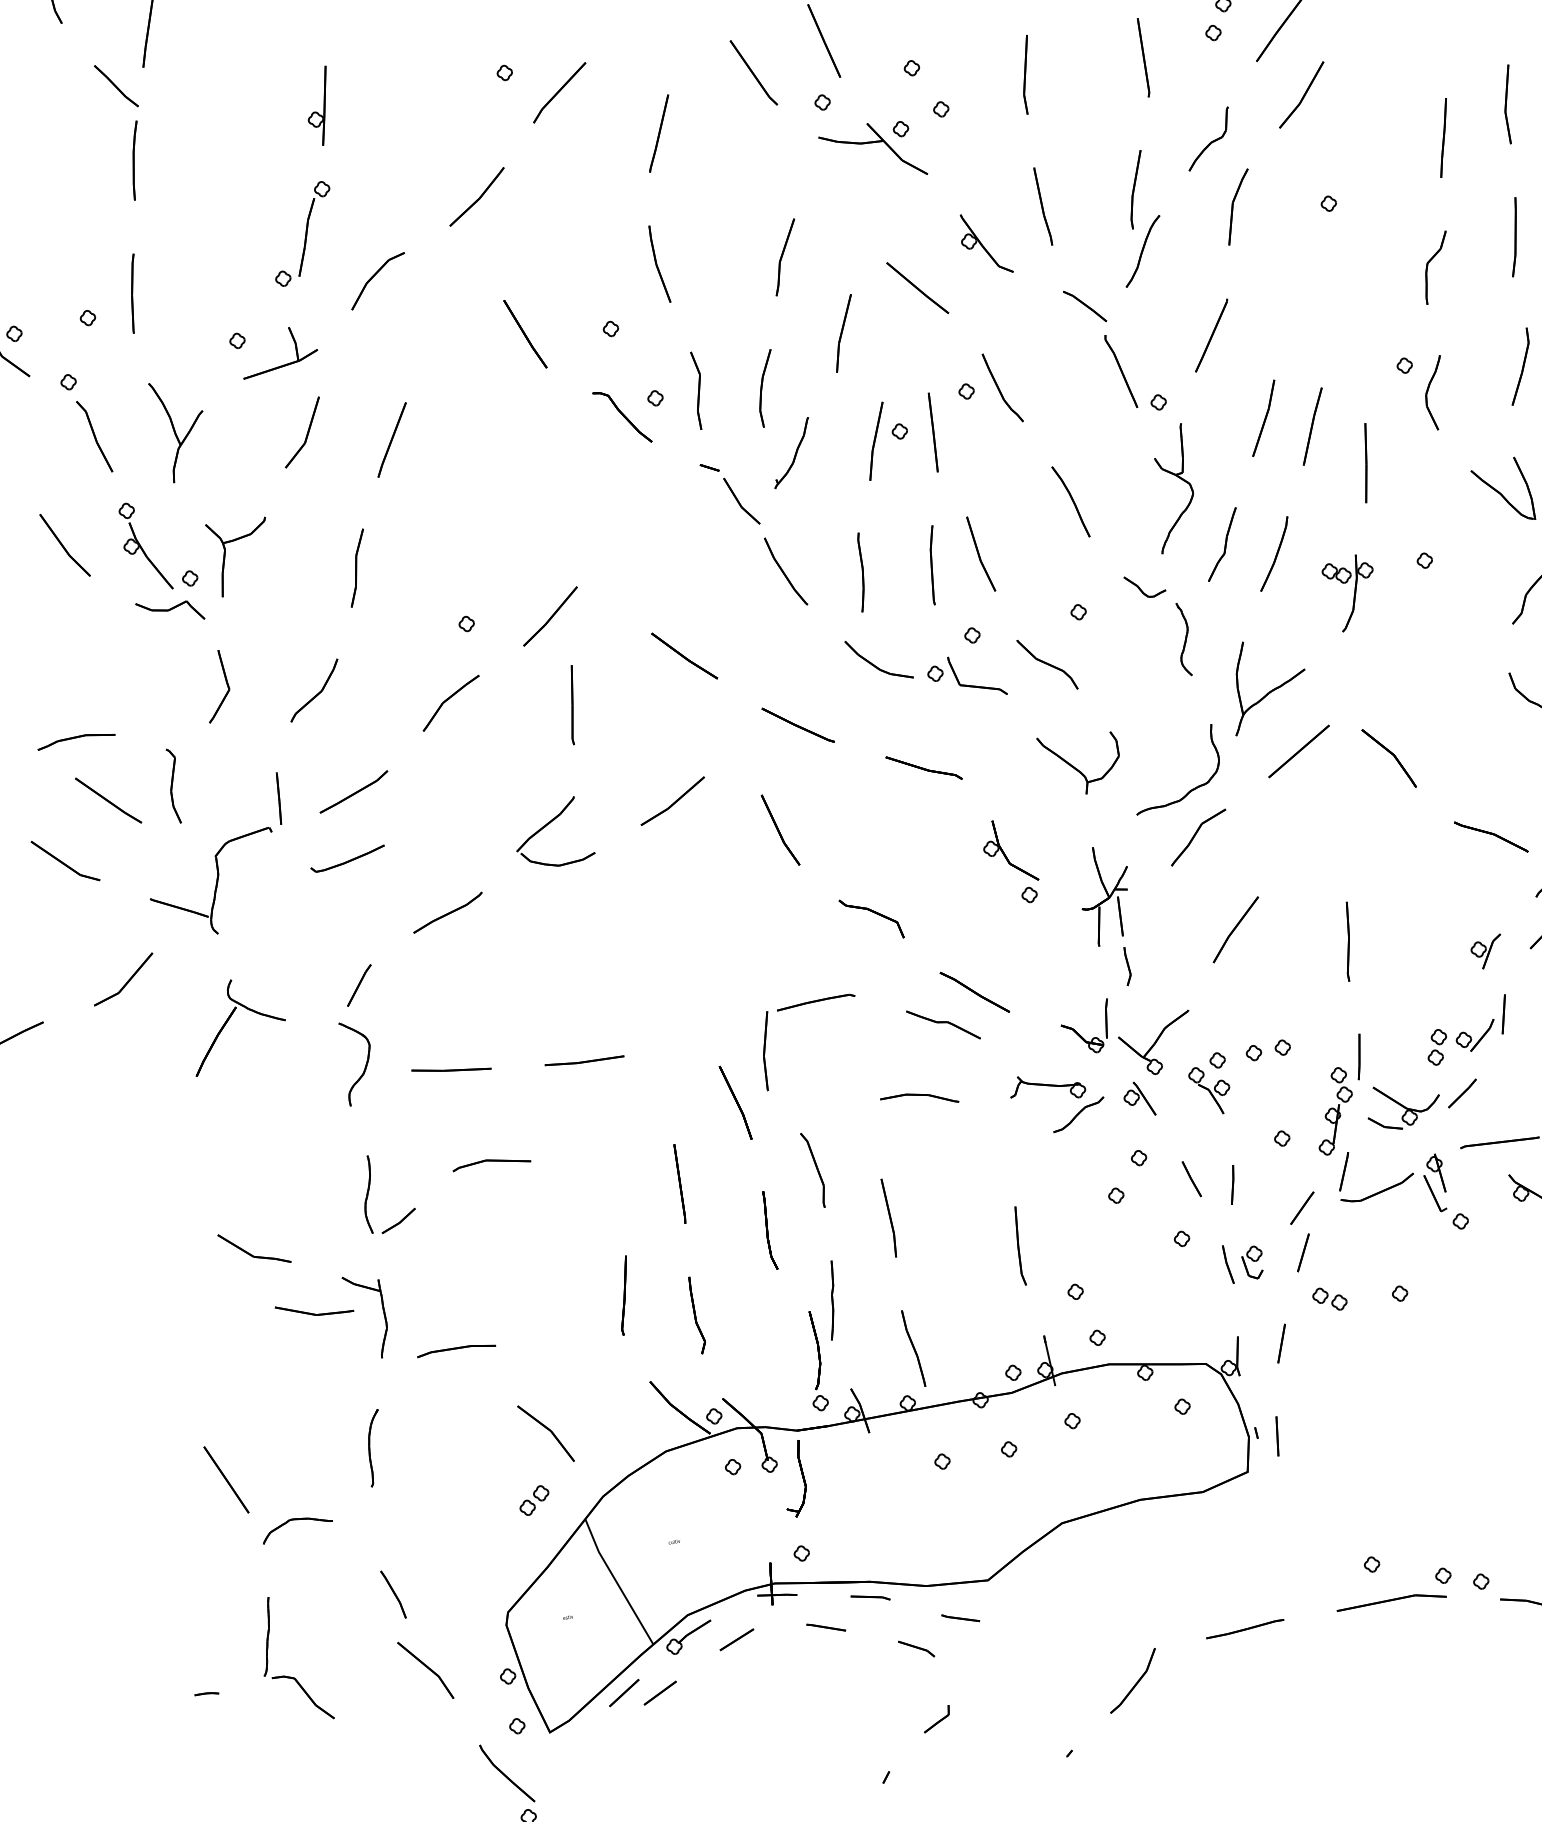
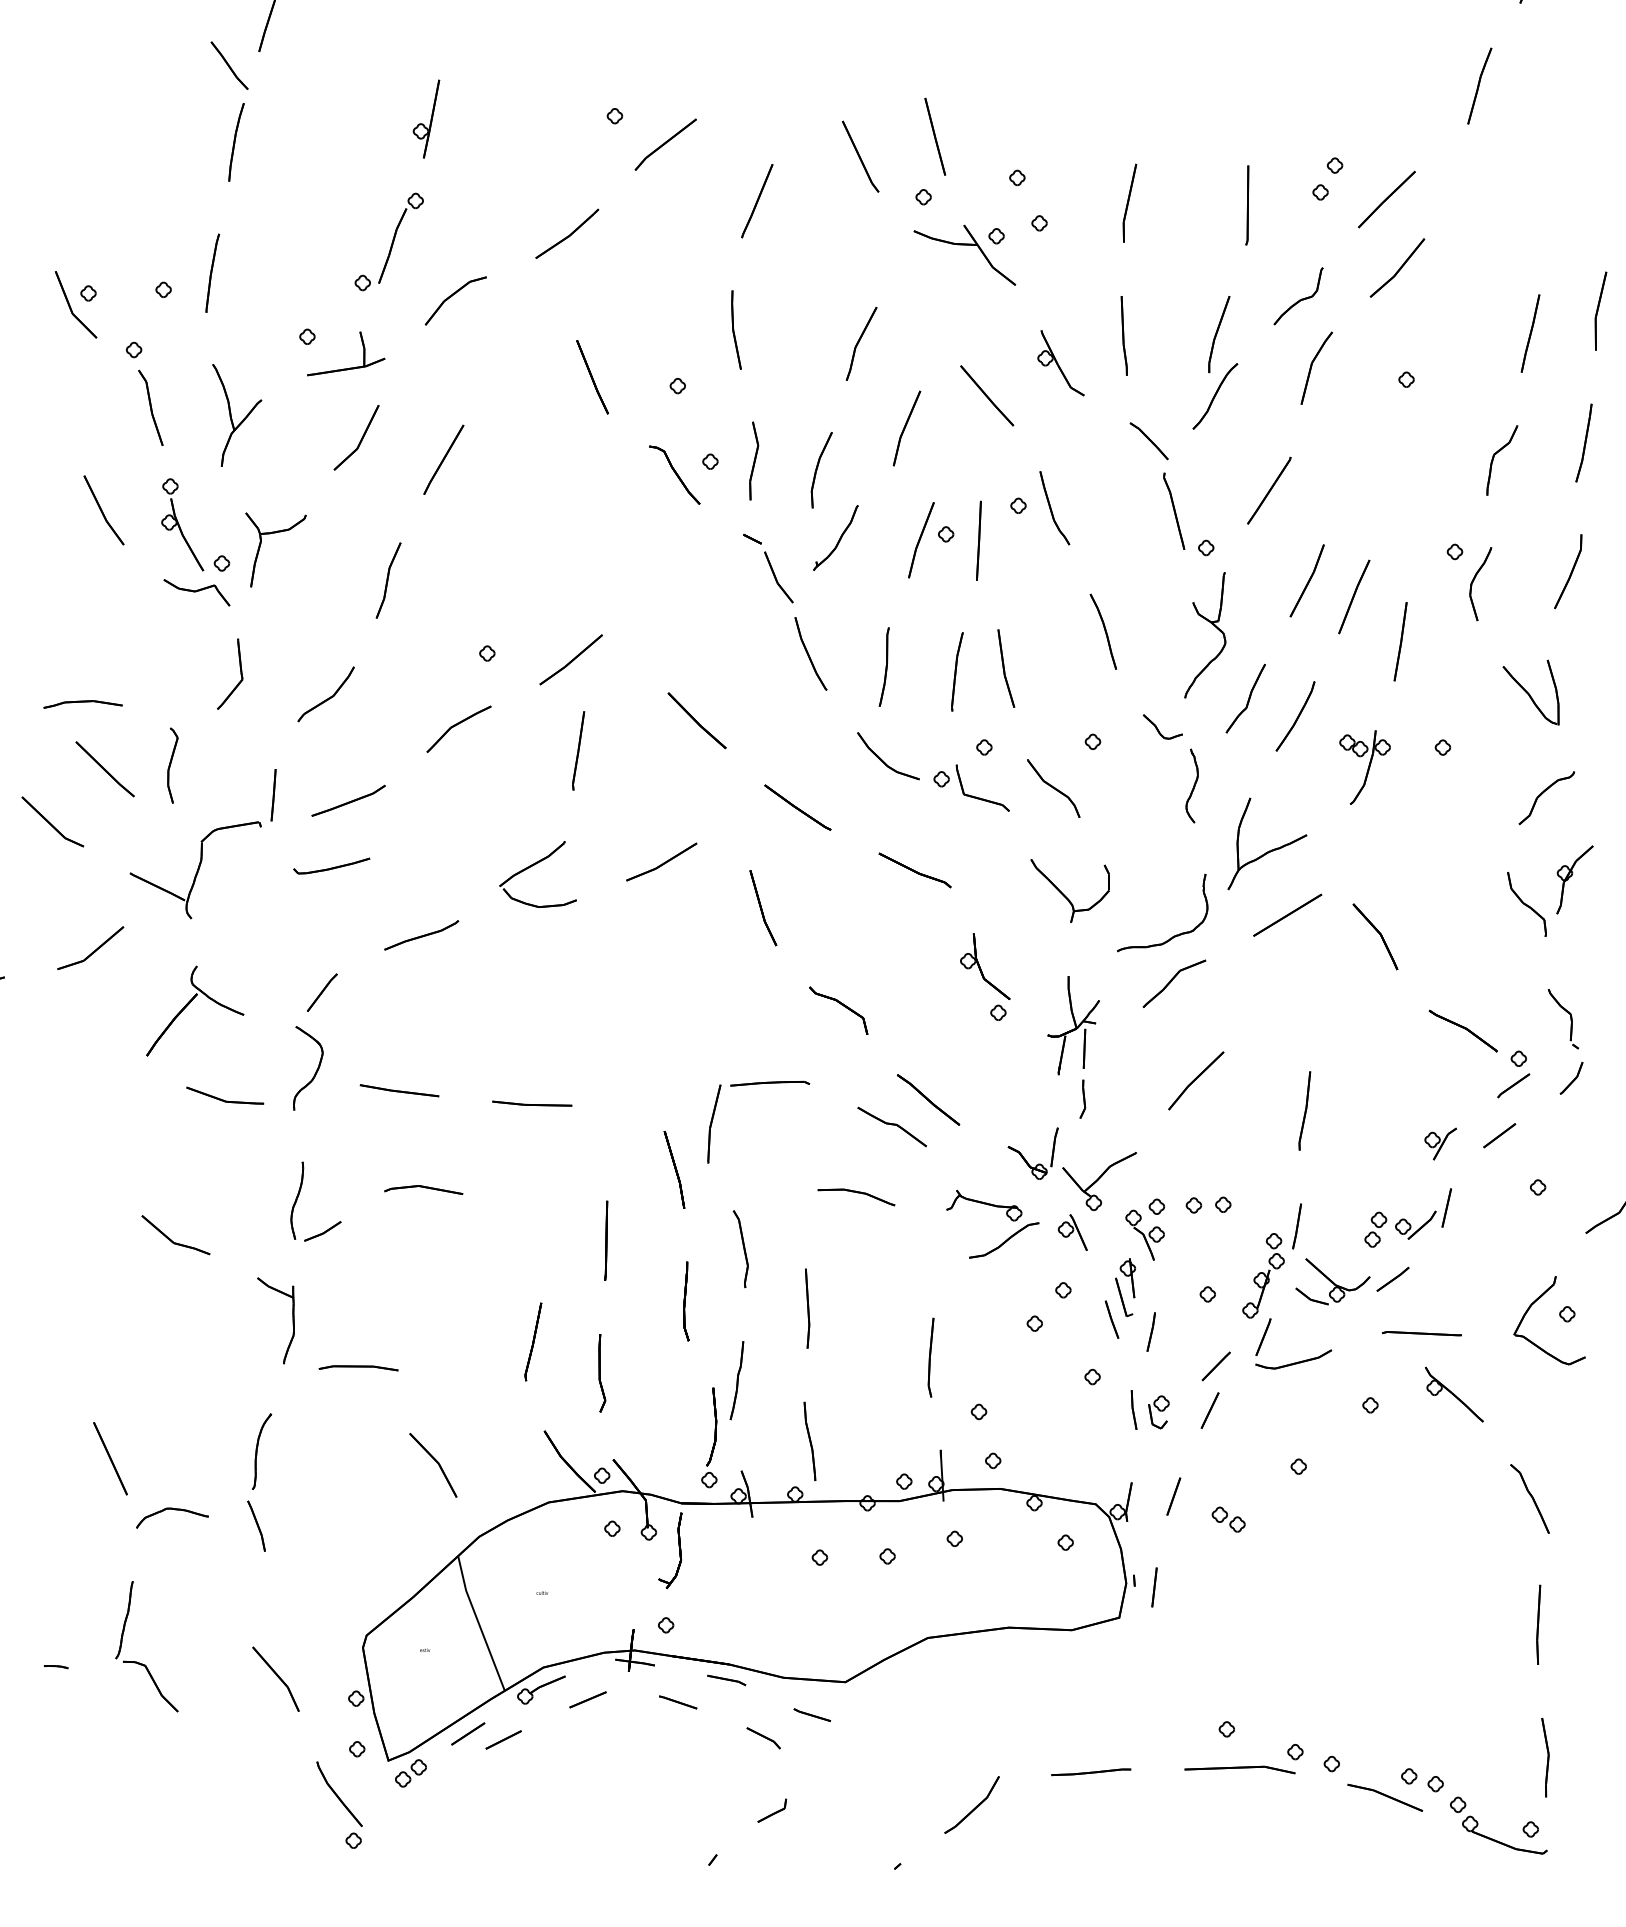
part: (1072, 1118) -> (1004, 1240), size x1.67
part: (1435, 1183) -> (1125, 1287), moved
part: (1329, 1299) -> (1228, 1519), moved
part: (314, 1308) -> (225, 1095), moved
part: (533, 1500) -> (410, 1773), moved
part: (393, 1593) -> (256, 1525), moved

